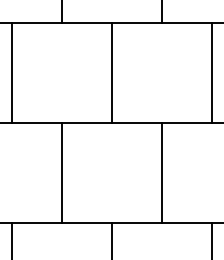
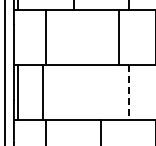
line: (113, 72) -> (119, 37), moved
line: (62, 172) -> (42, 92), moved
line: (162, 172) -> (128, 92), solid -> dashed

